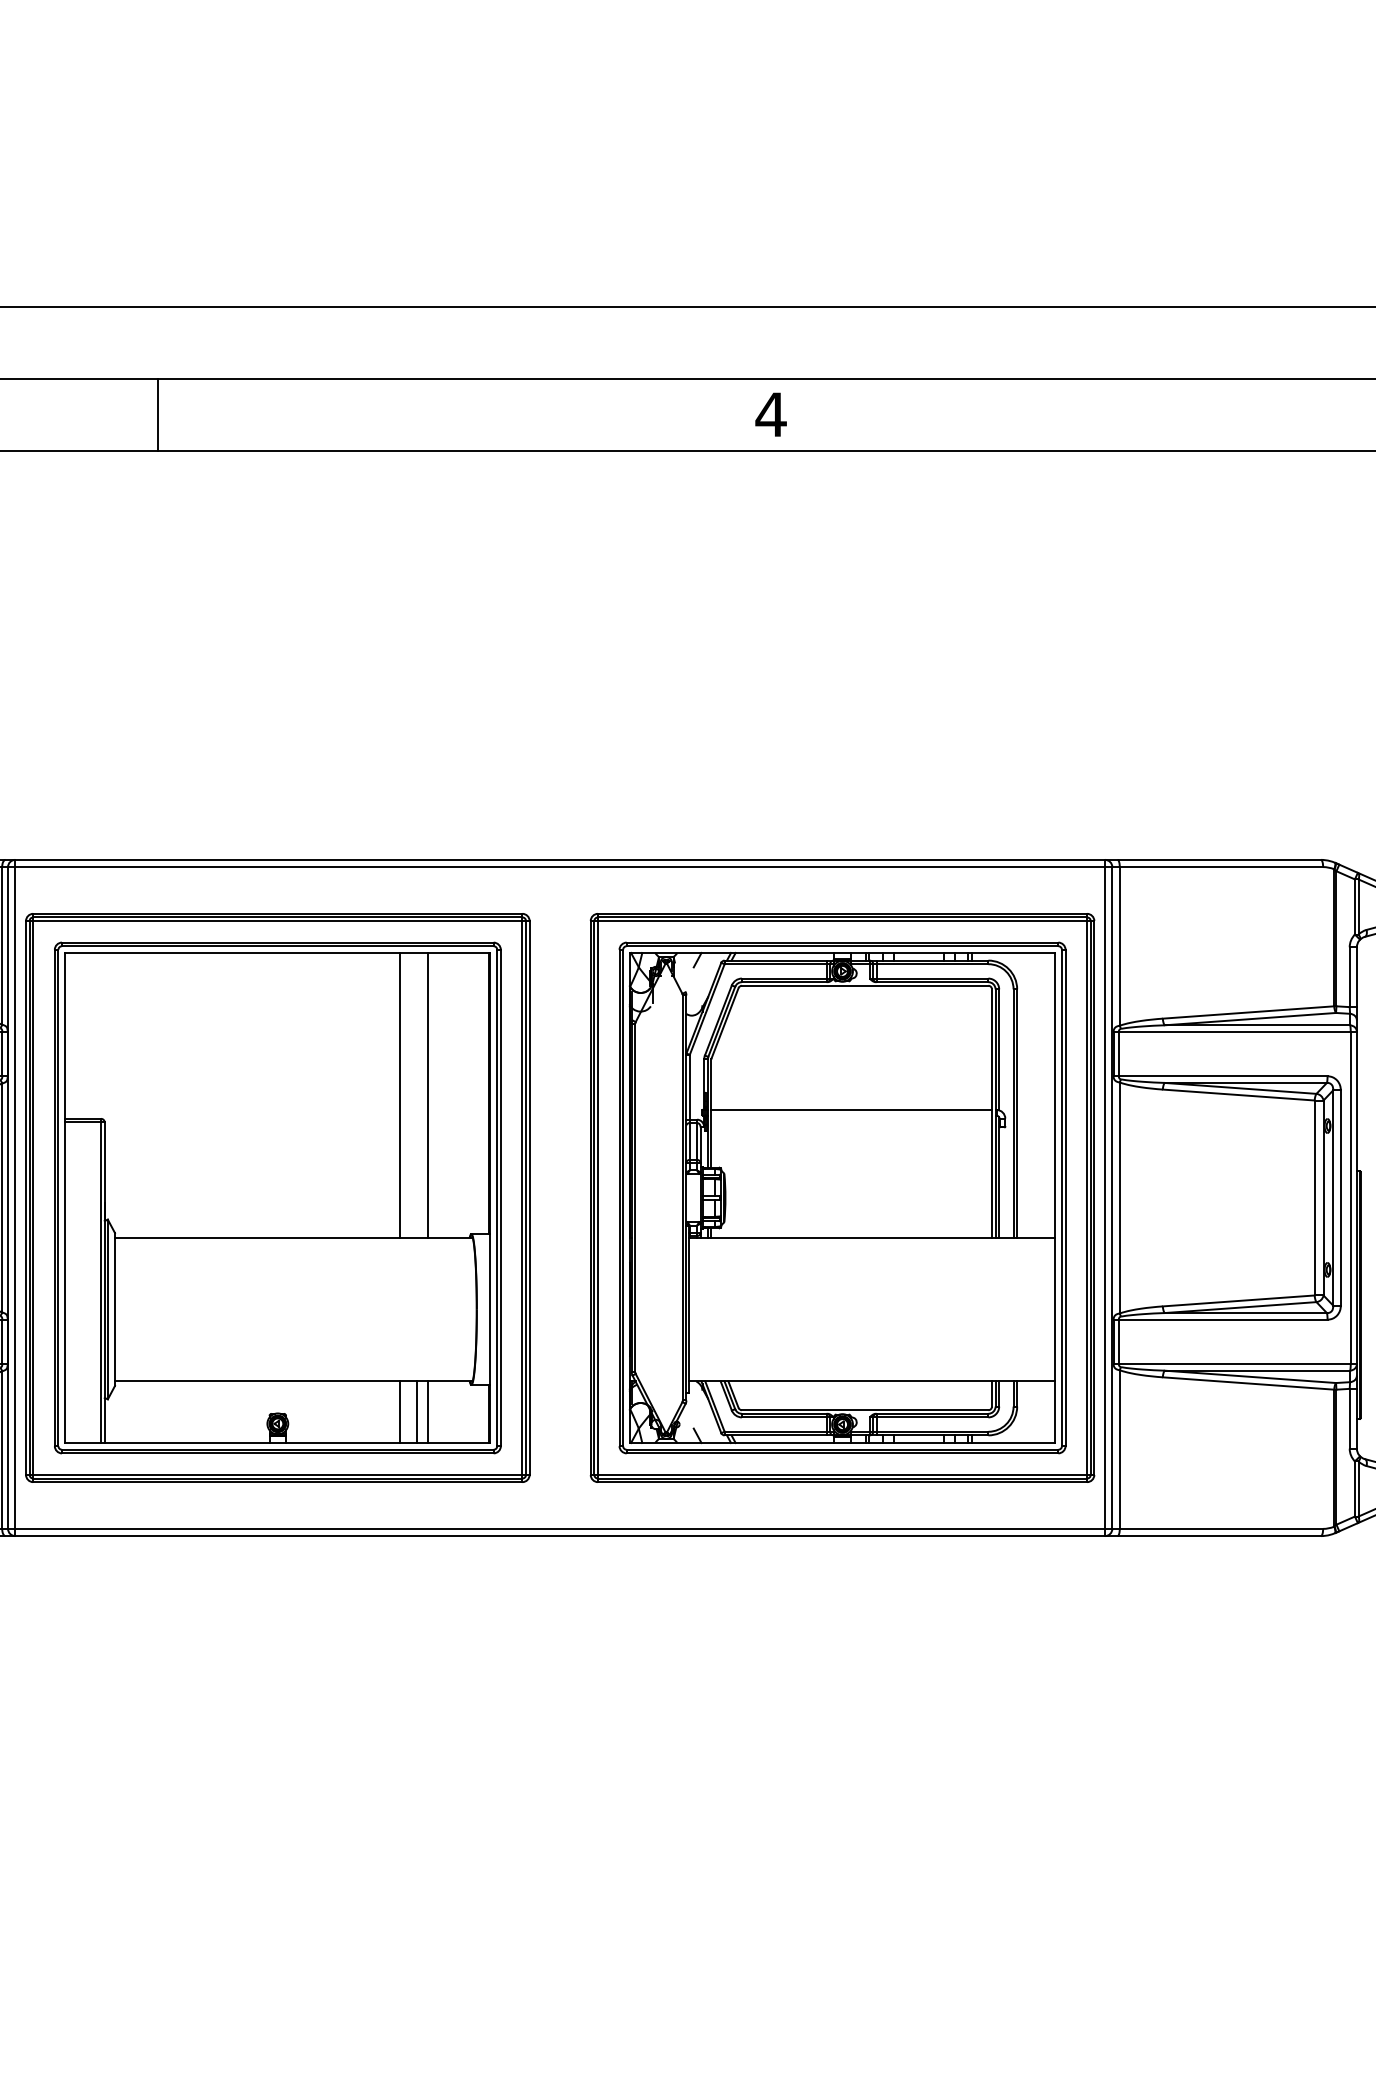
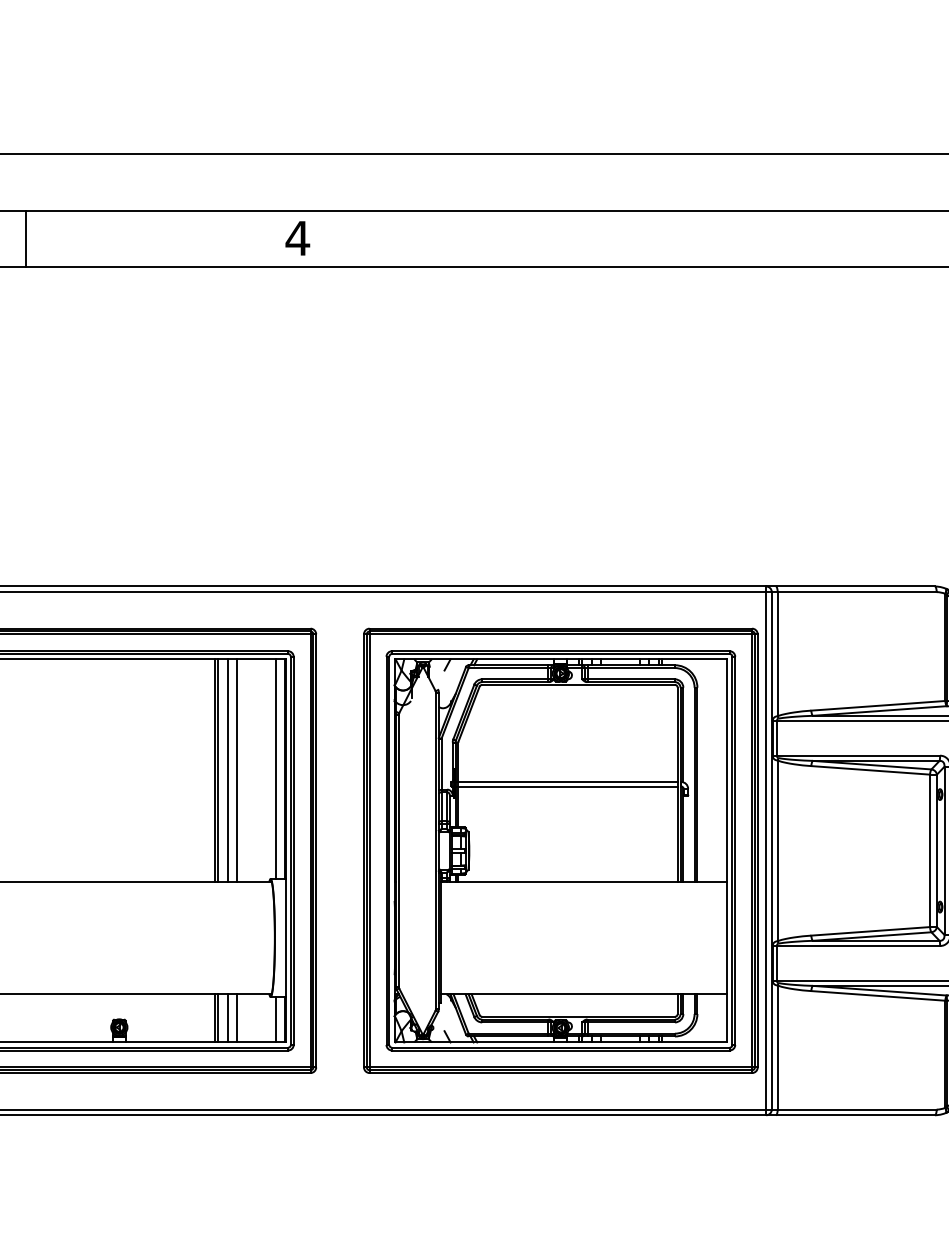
text: (770, 414) -> (297, 238), moved
line: (478, 1092) -> (276, 768), added
line: (403, 1094) -> (217, 769), added
line: (417, 1094) -> (228, 769), added
line: (851, 1115) -> (567, 786), added
line: (403, 1412) -> (217, 1018), added
line: (478, 1414) -> (276, 1020), added

